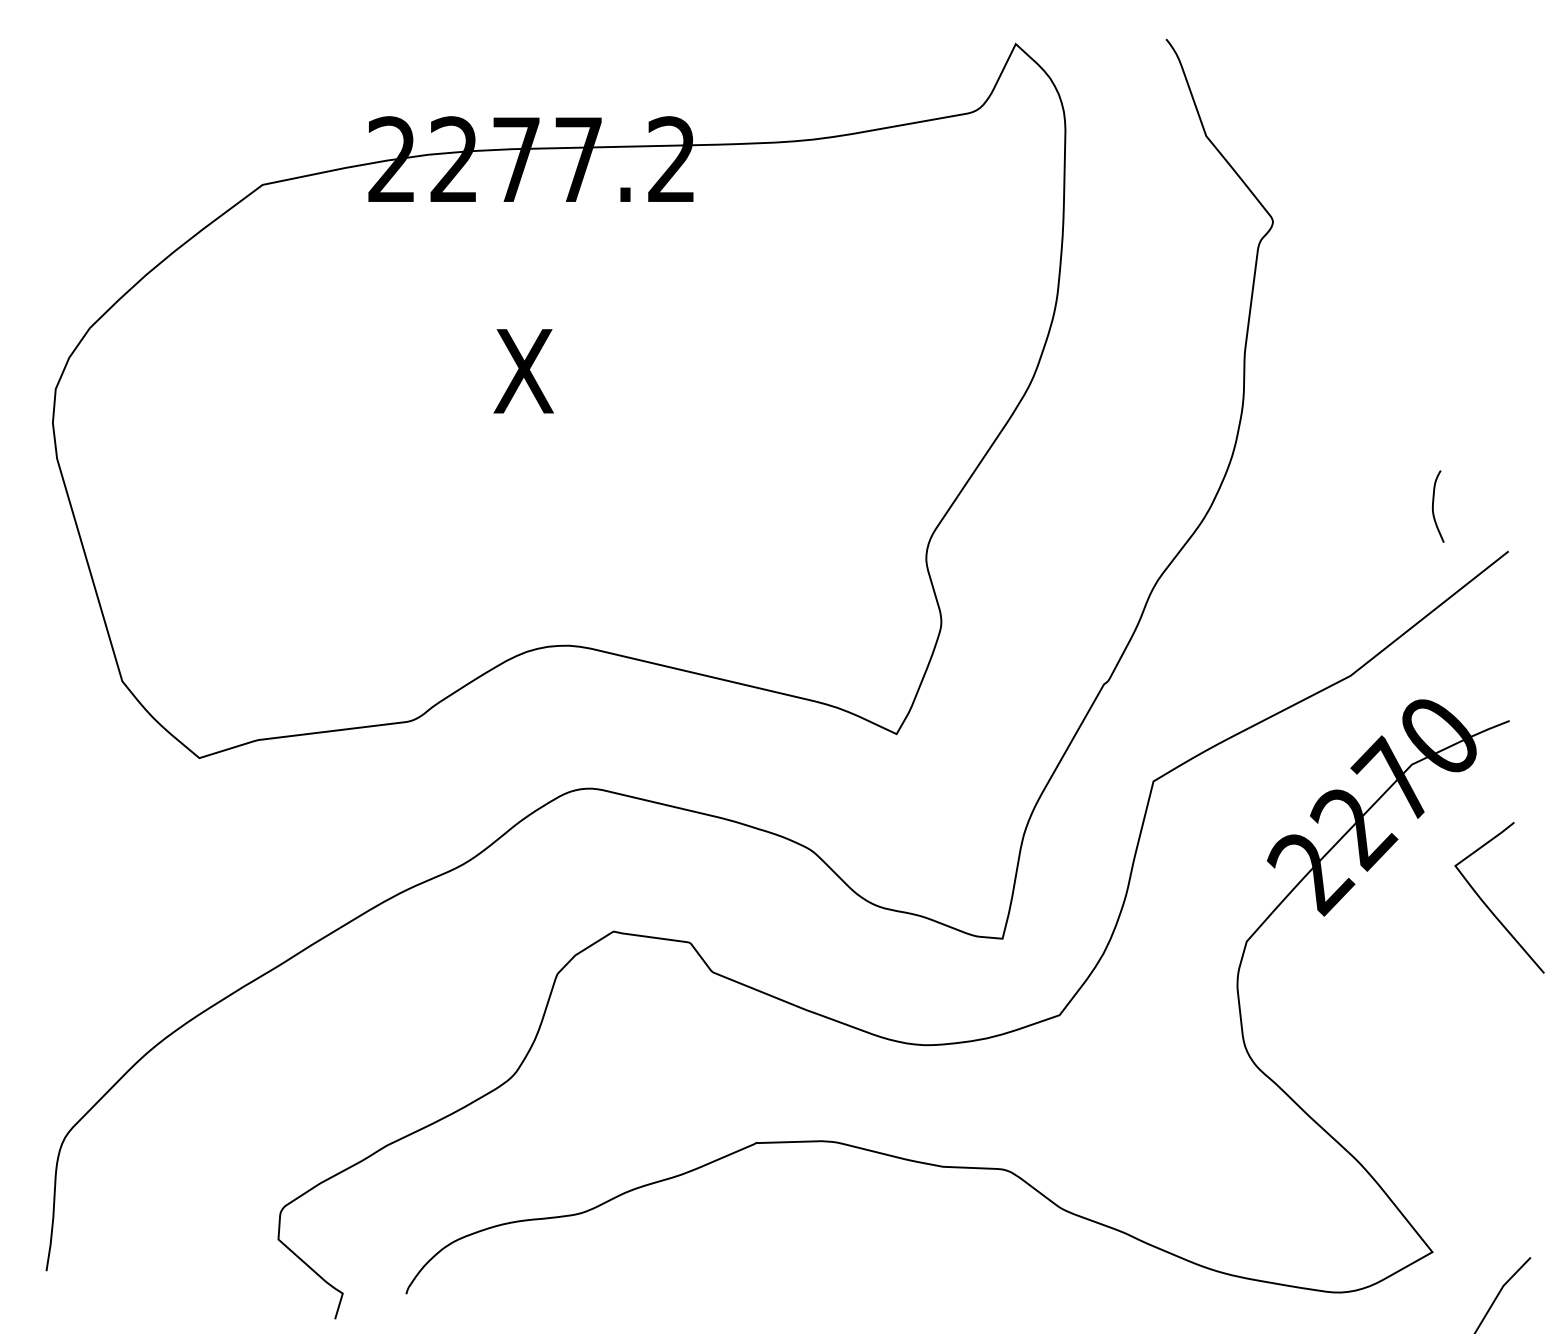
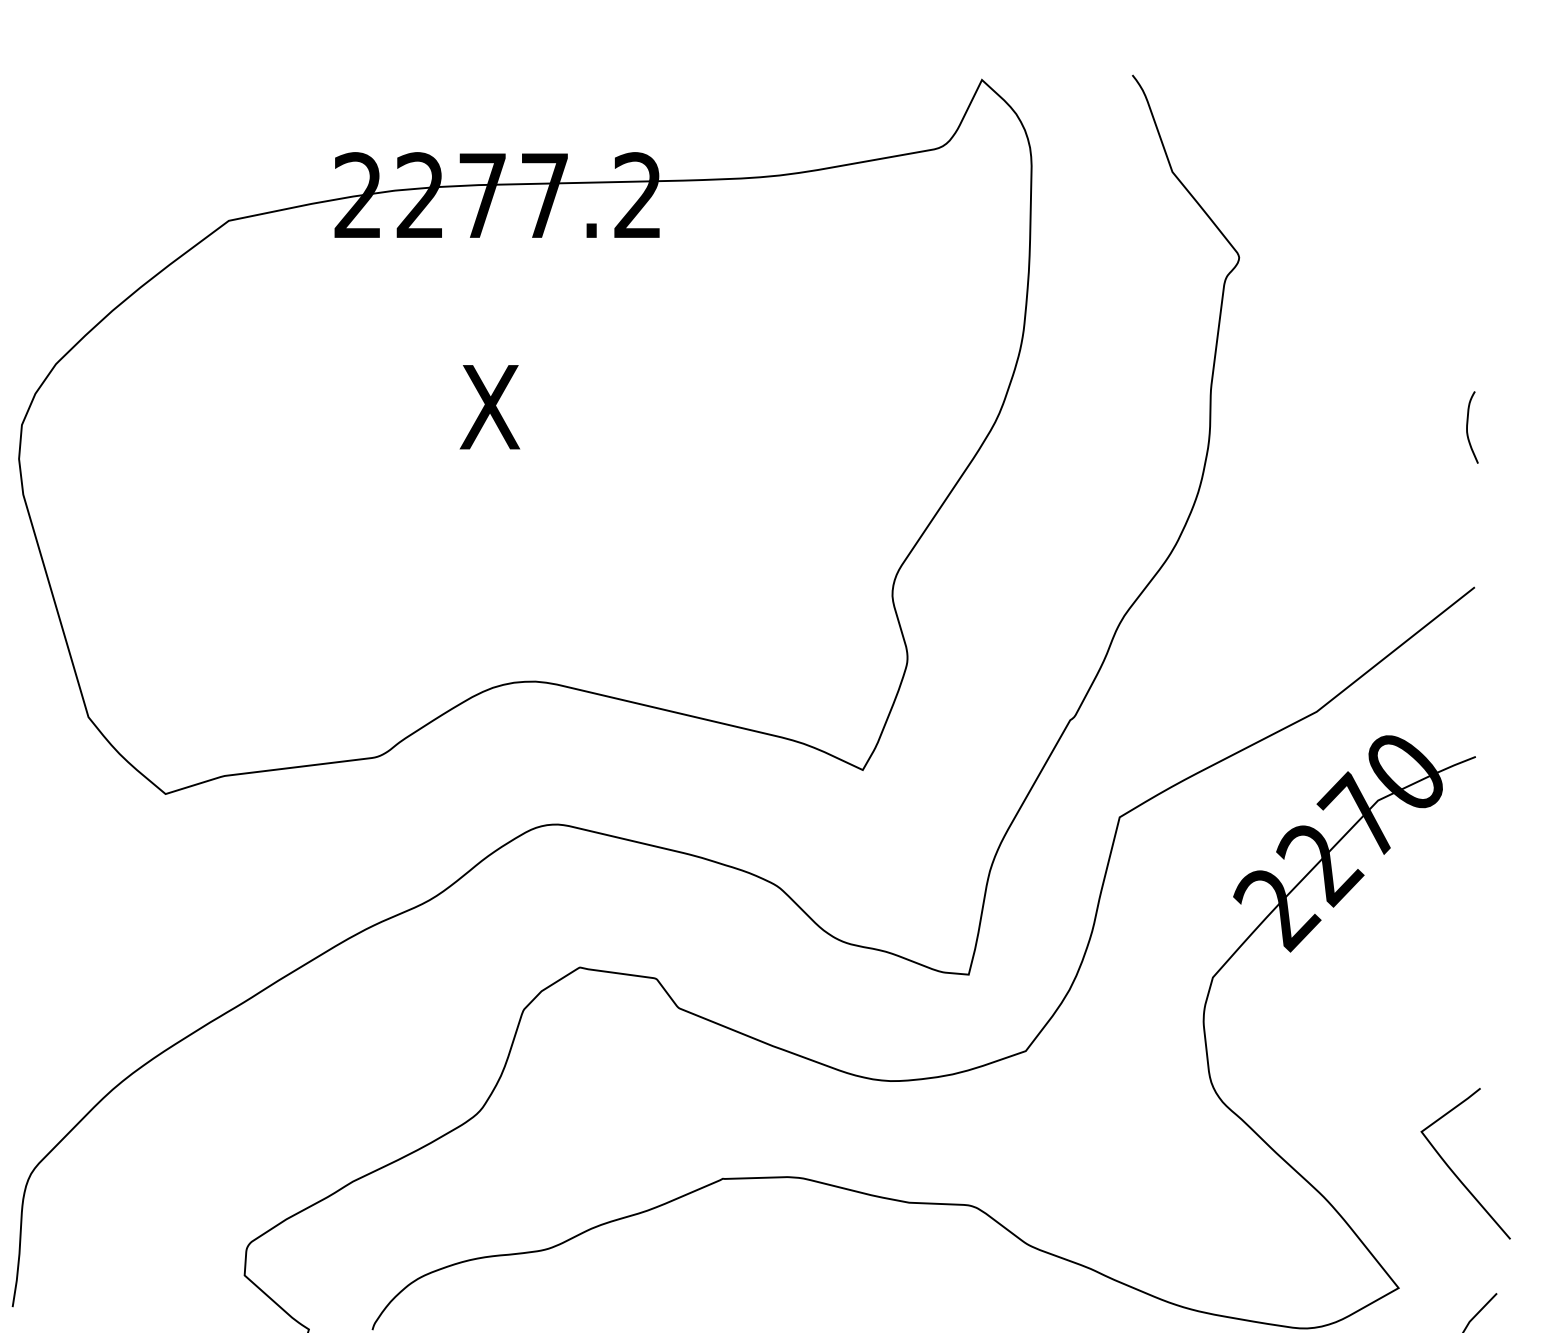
curve: (1433, 506) -> (1467, 427), moved
curve: (1489, 907) -> (1455, 1173), moved

